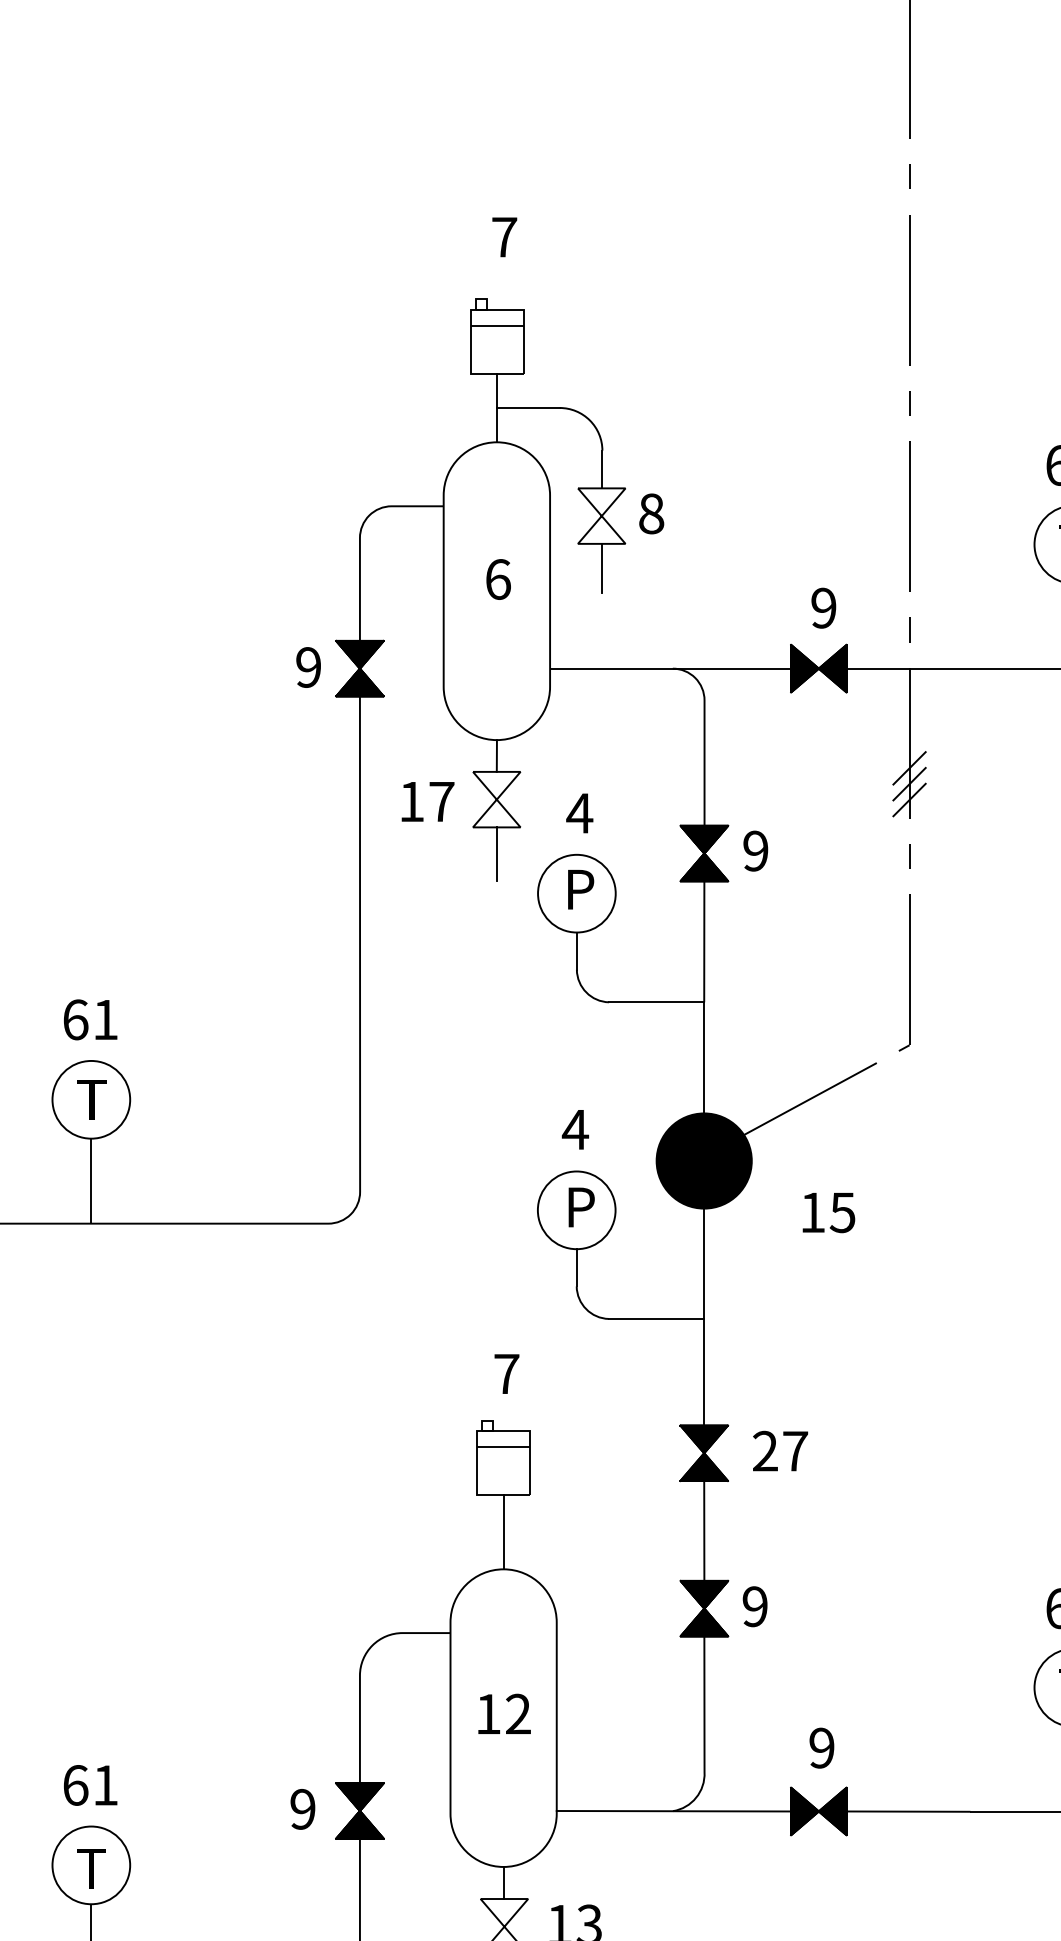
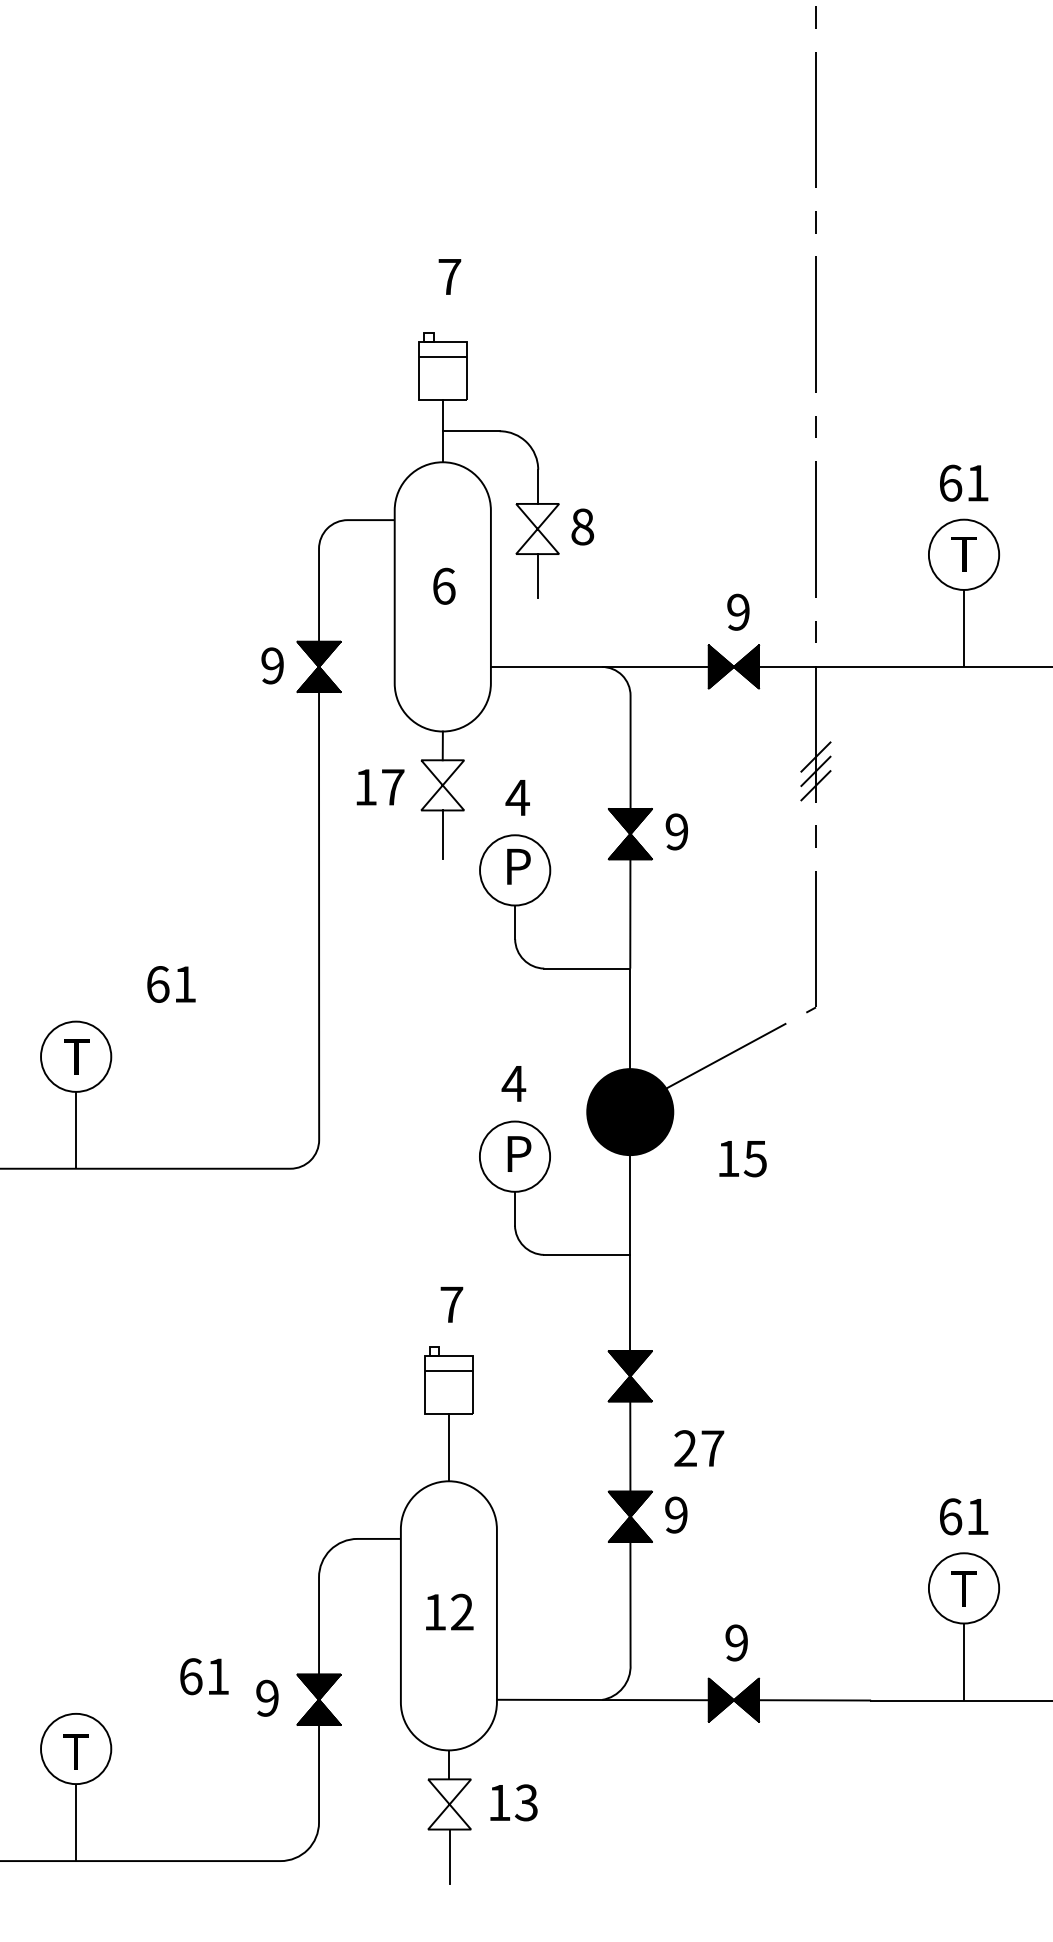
text: (90, 1019) -> (171, 984), moved
text: (780, 1451) -> (699, 1448), moved
text: (90, 1785) -> (204, 1676), moved

